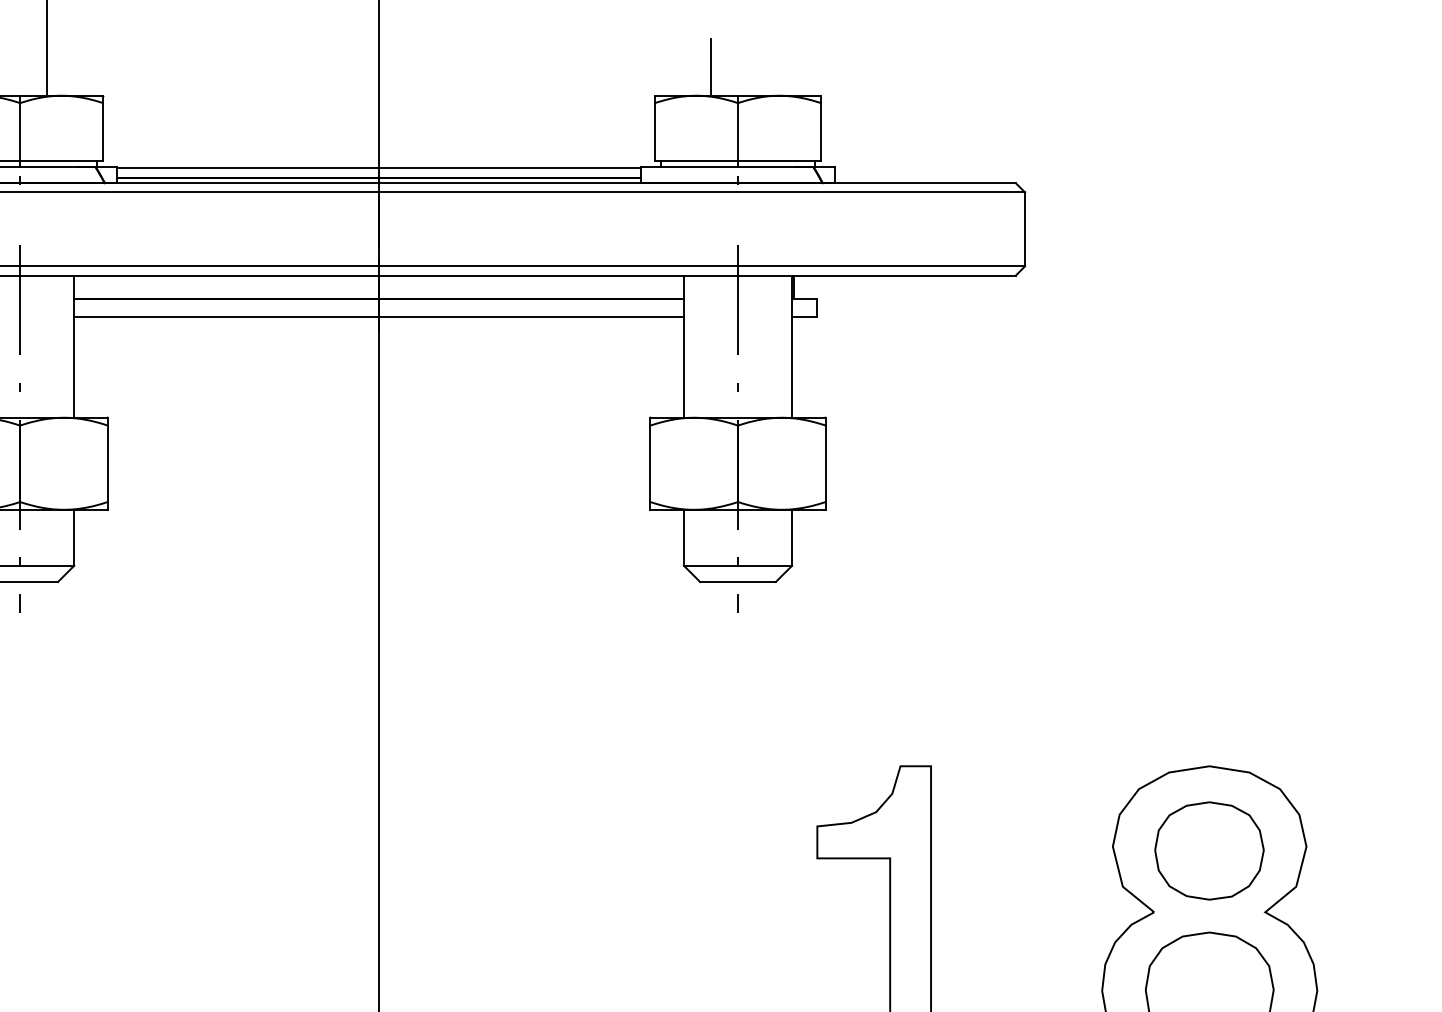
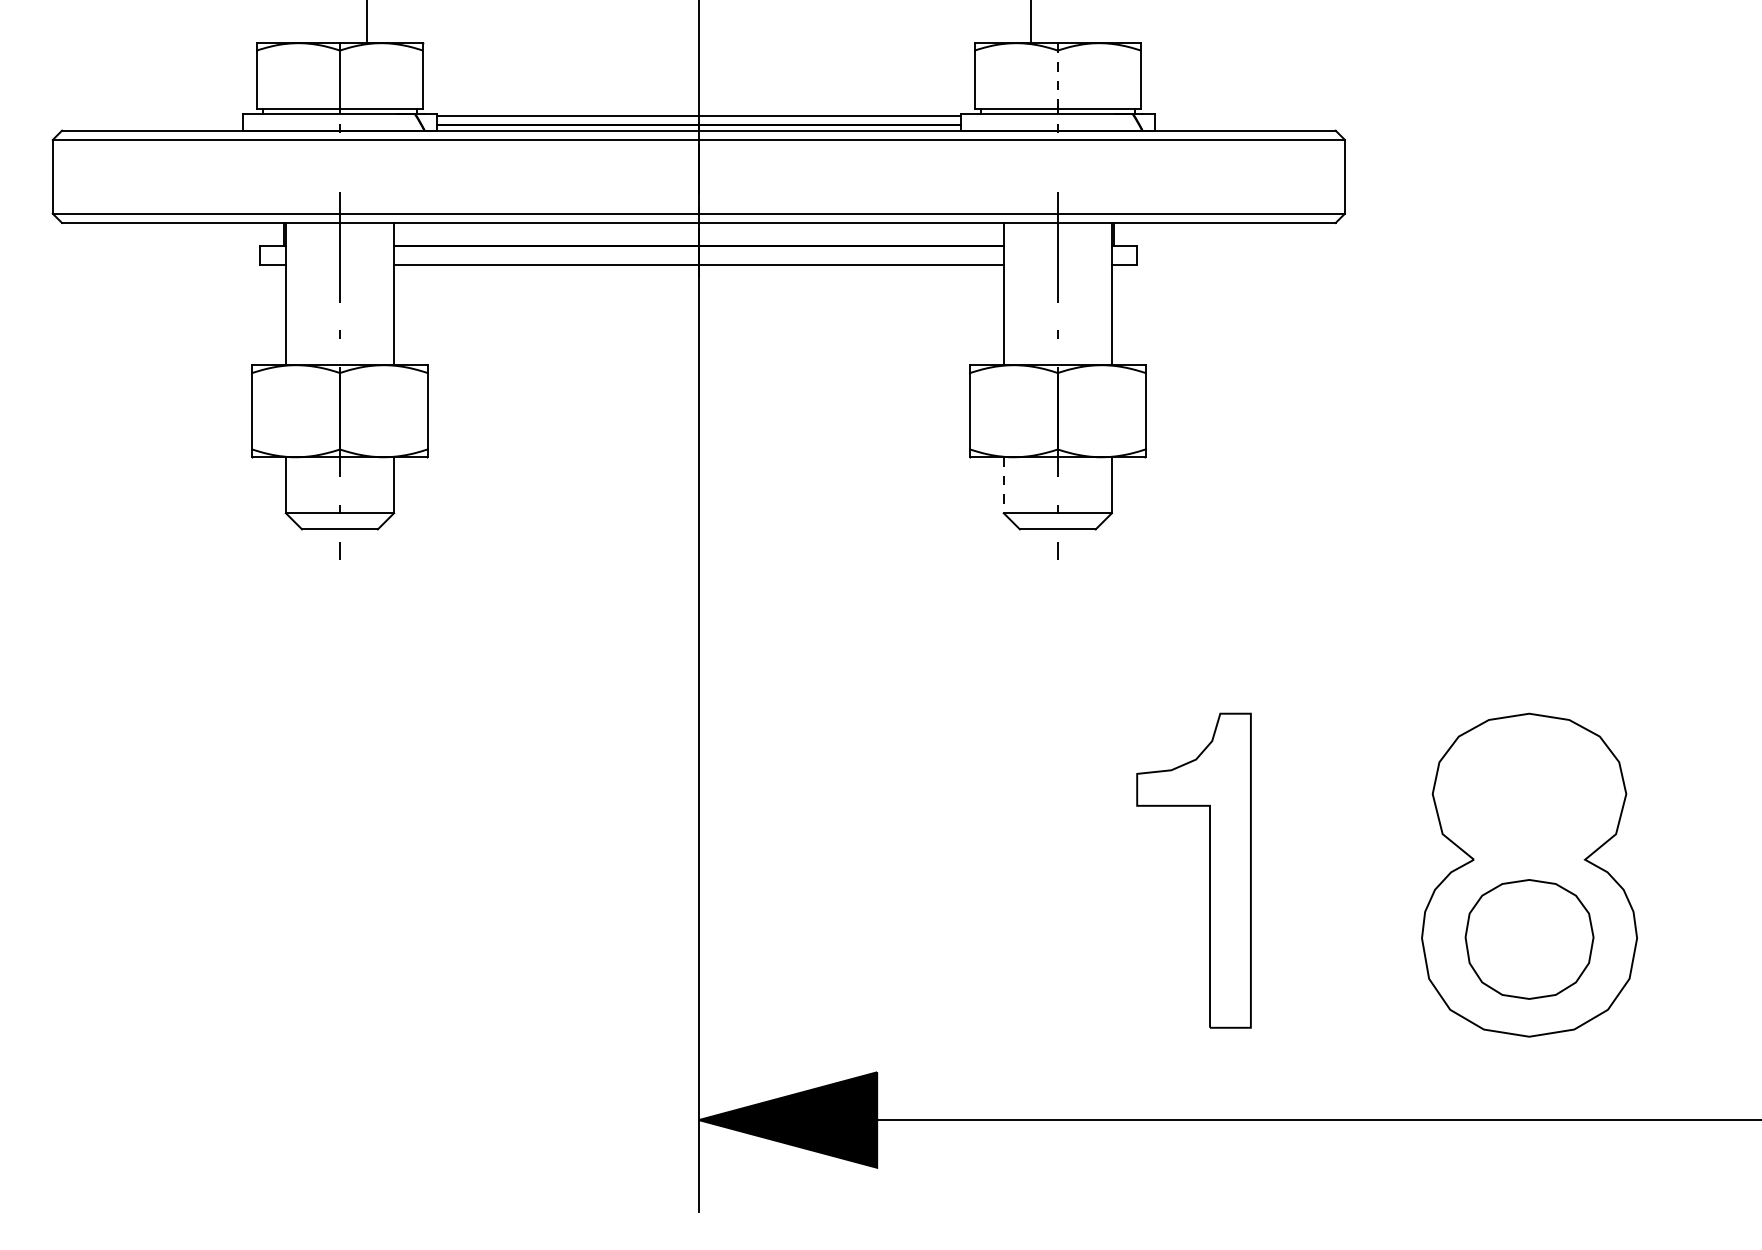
line: (737, 132) -> (1057, 79), solid -> dashed
line: (683, 538) -> (1003, 485), solid -> dashed
part: (1209, 850) -> (1529, 797), removed

